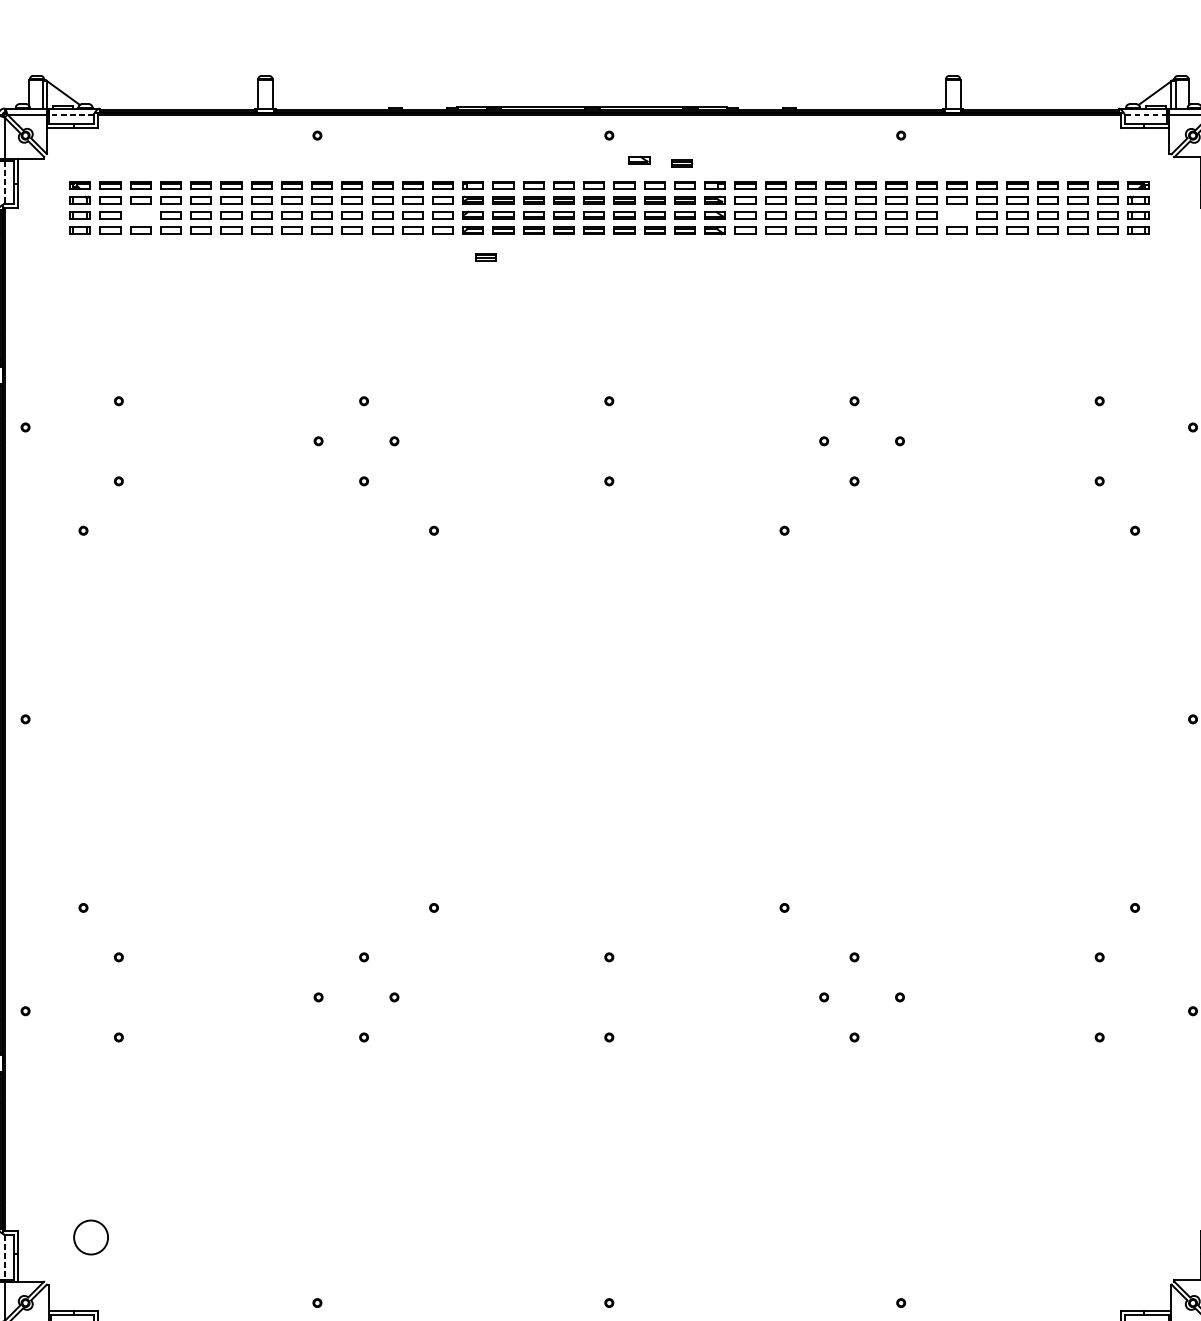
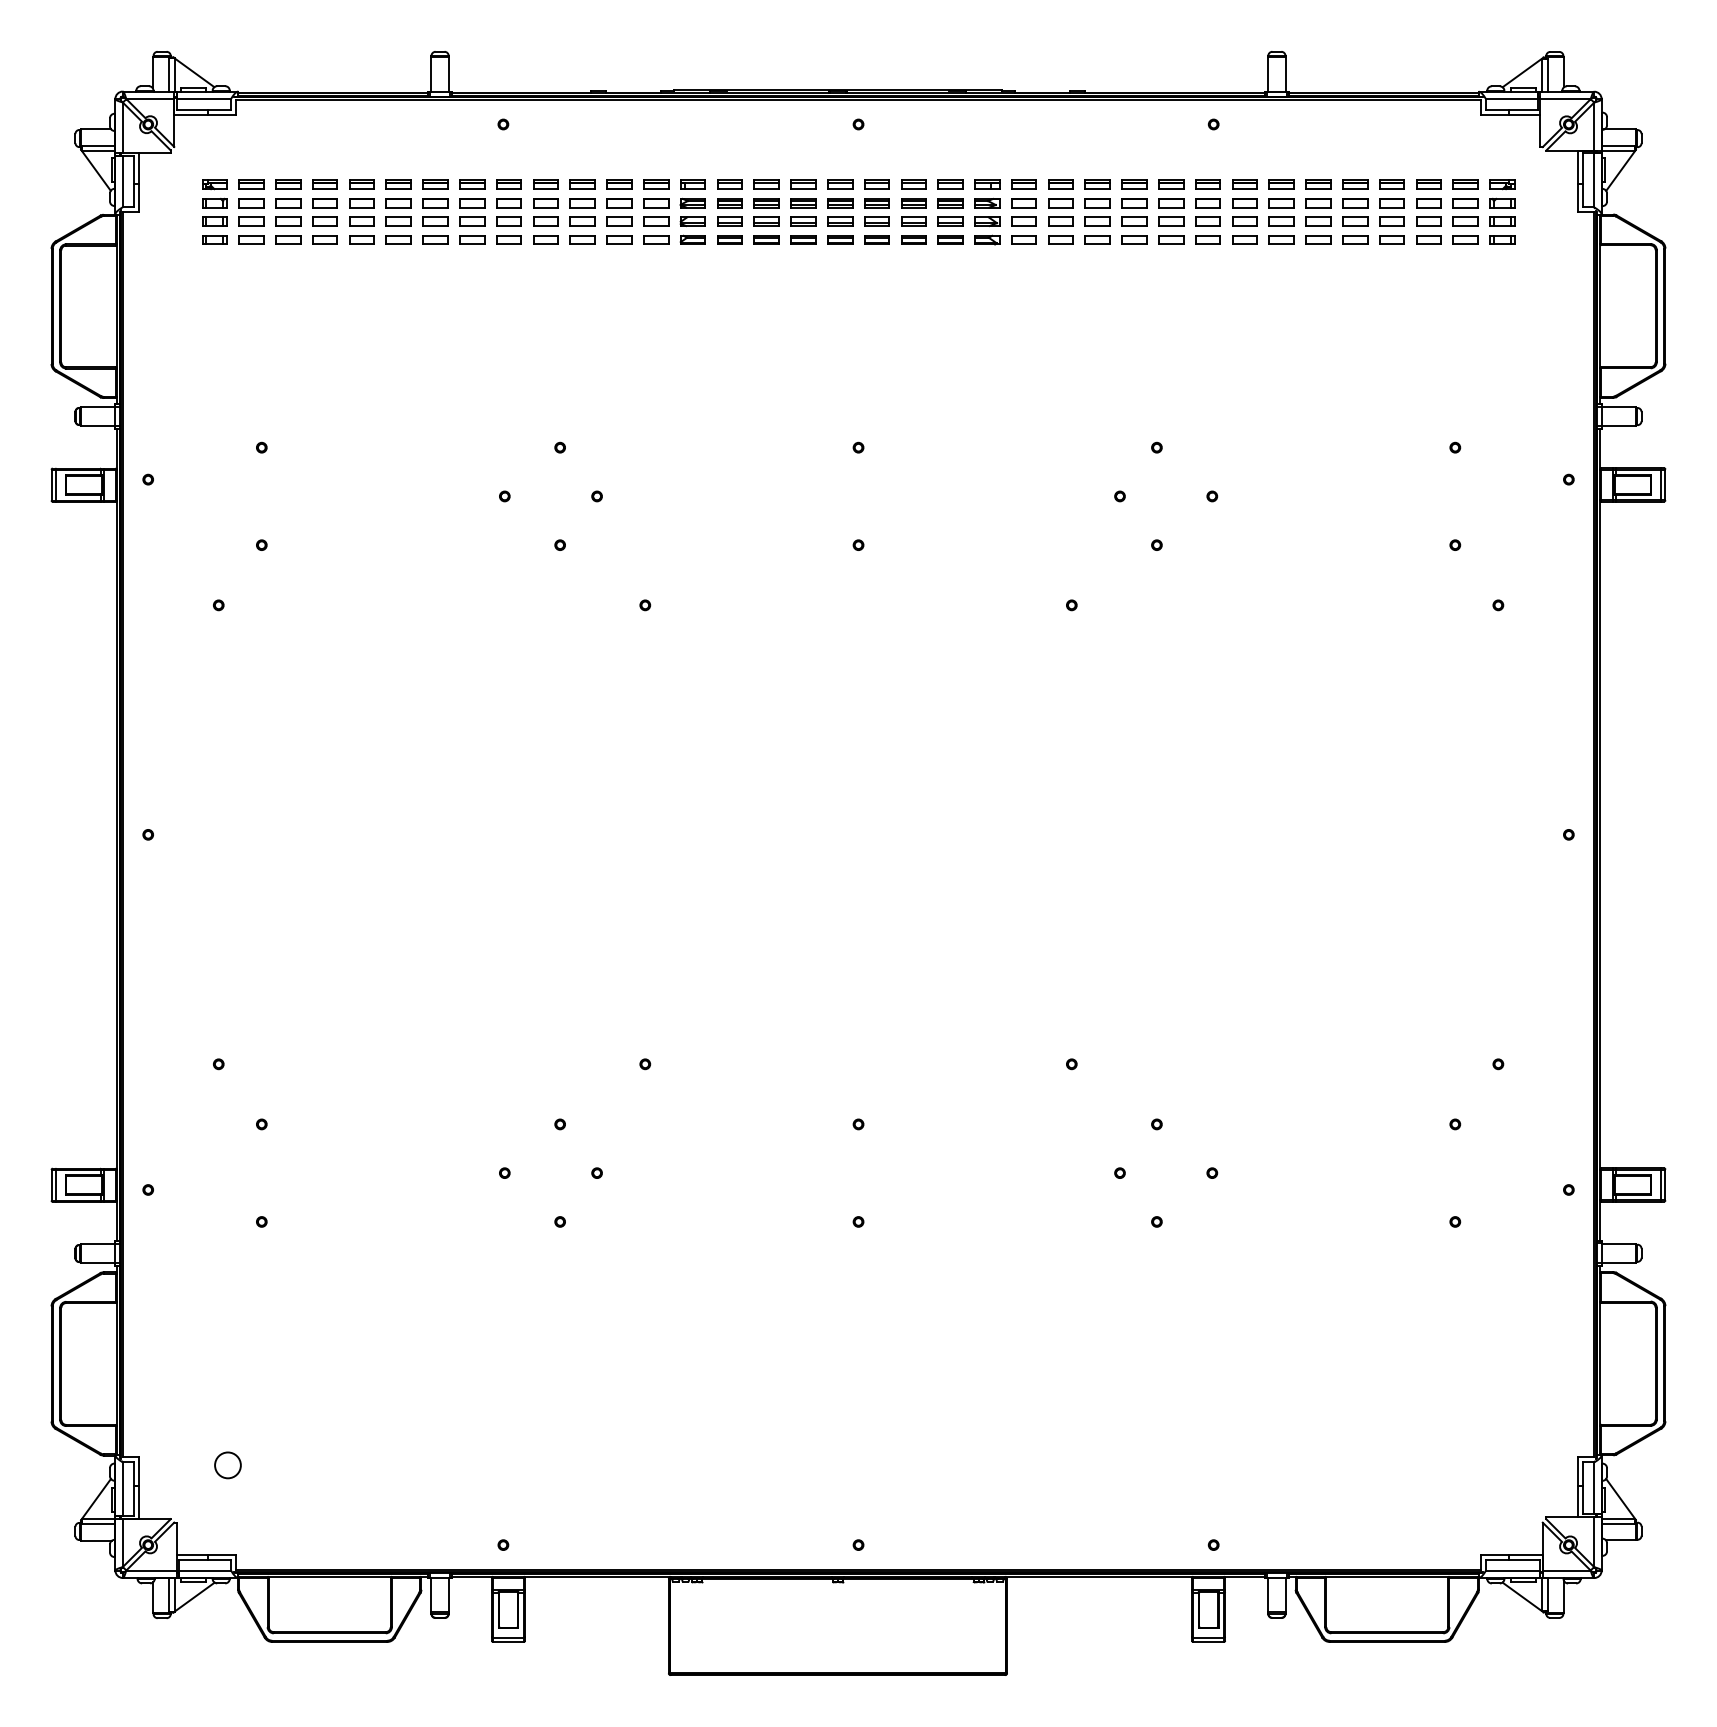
line: (70, 114) -> (203, 98), dashed -> solid
line: (1145, 115) -> (1511, 99), dashed -> solid
part: (639, 160) -> (895, 154), removed
part: (681, 163) -> (946, 158), removed
line: (4, 182) -> (122, 181), dashed -> solid
part: (140, 215) -> (288, 221), added
part: (956, 215) -> (1281, 221), added
part: (485, 257) -> (708, 272), removed
circle: (90, 1237) -> (227, 1465), size x0.62
line: (4, 1257) -> (122, 1489), dashed -> solid

